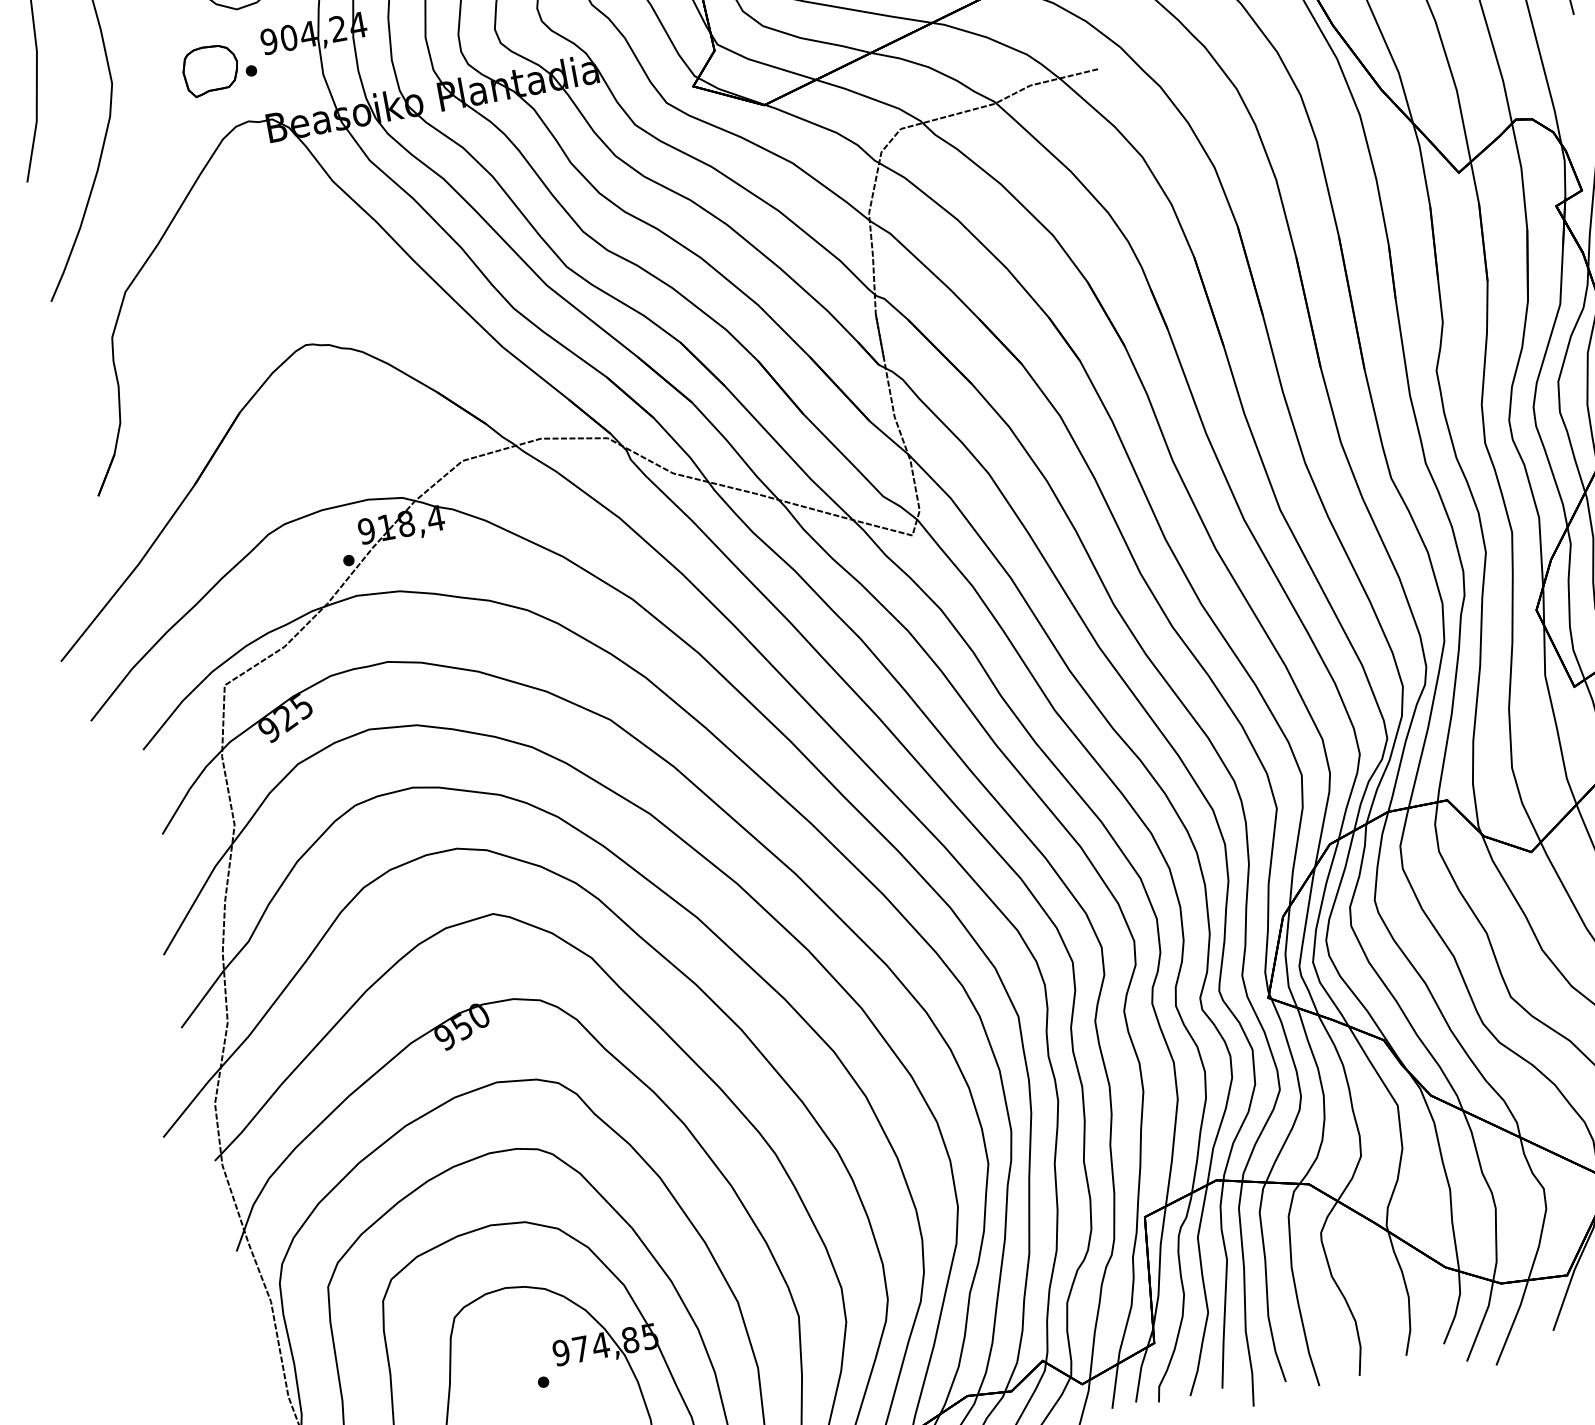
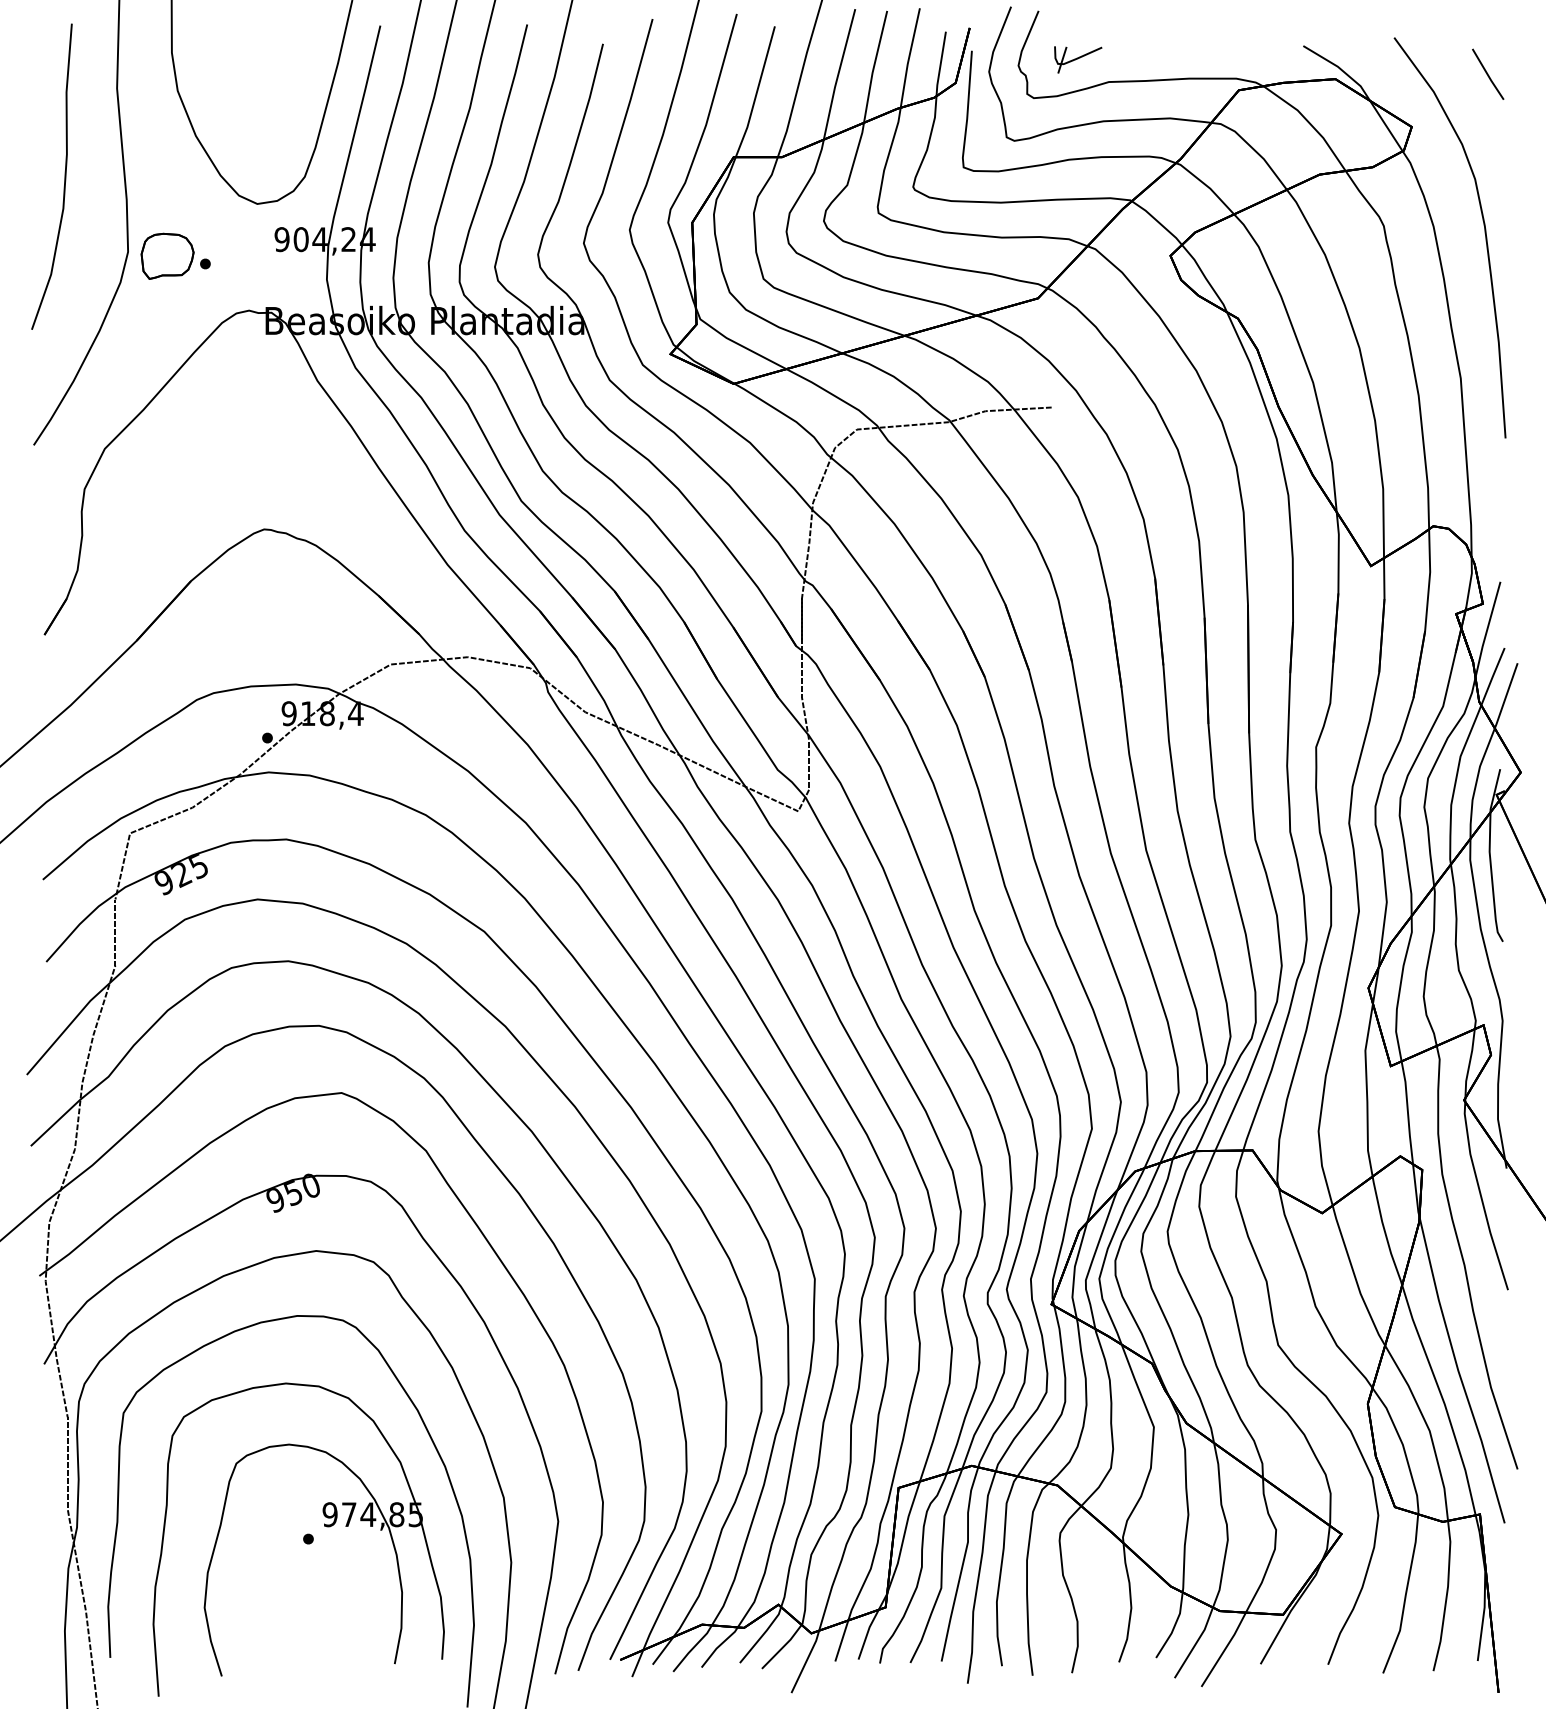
part: (218, 67) -> (175, 255), moved

